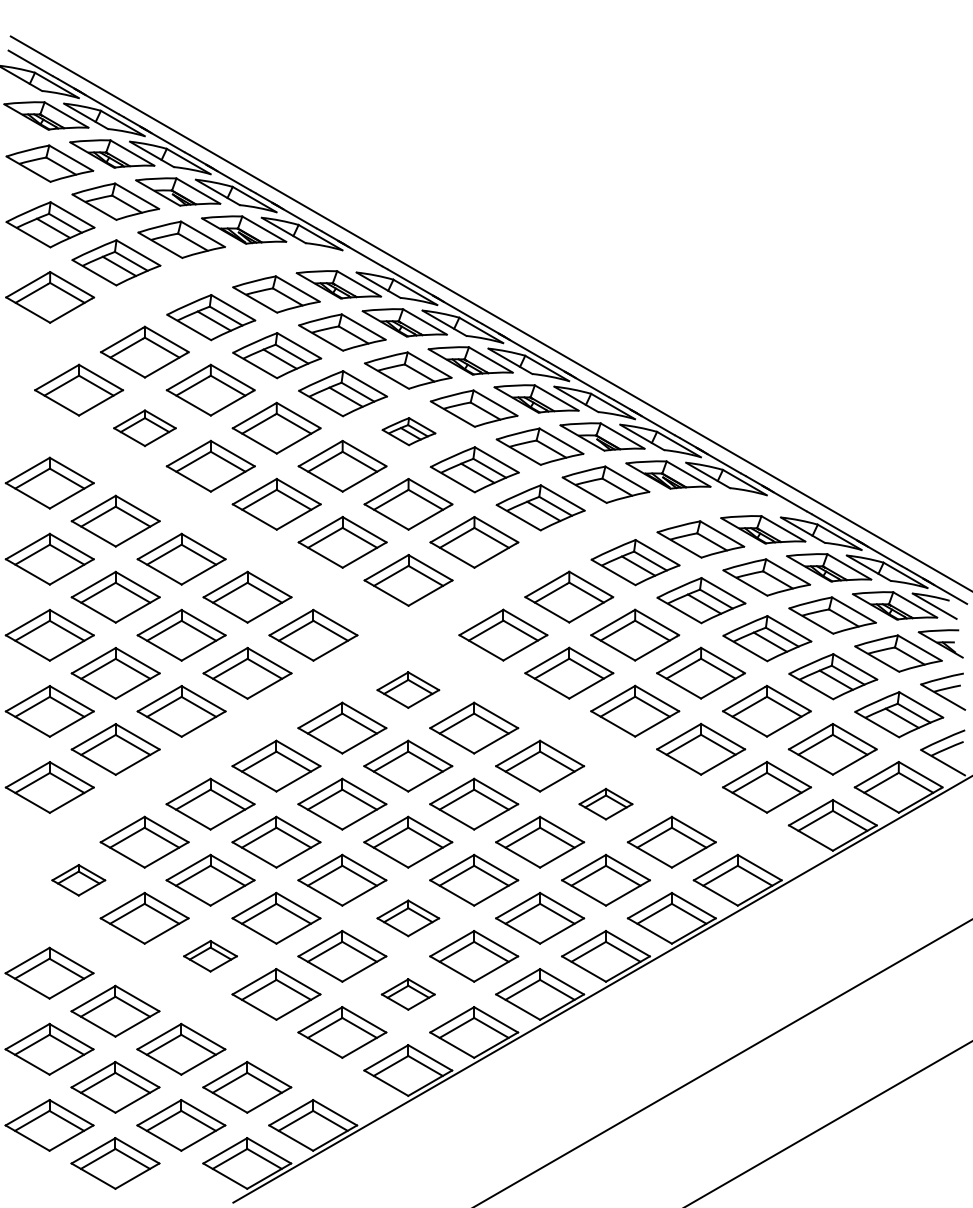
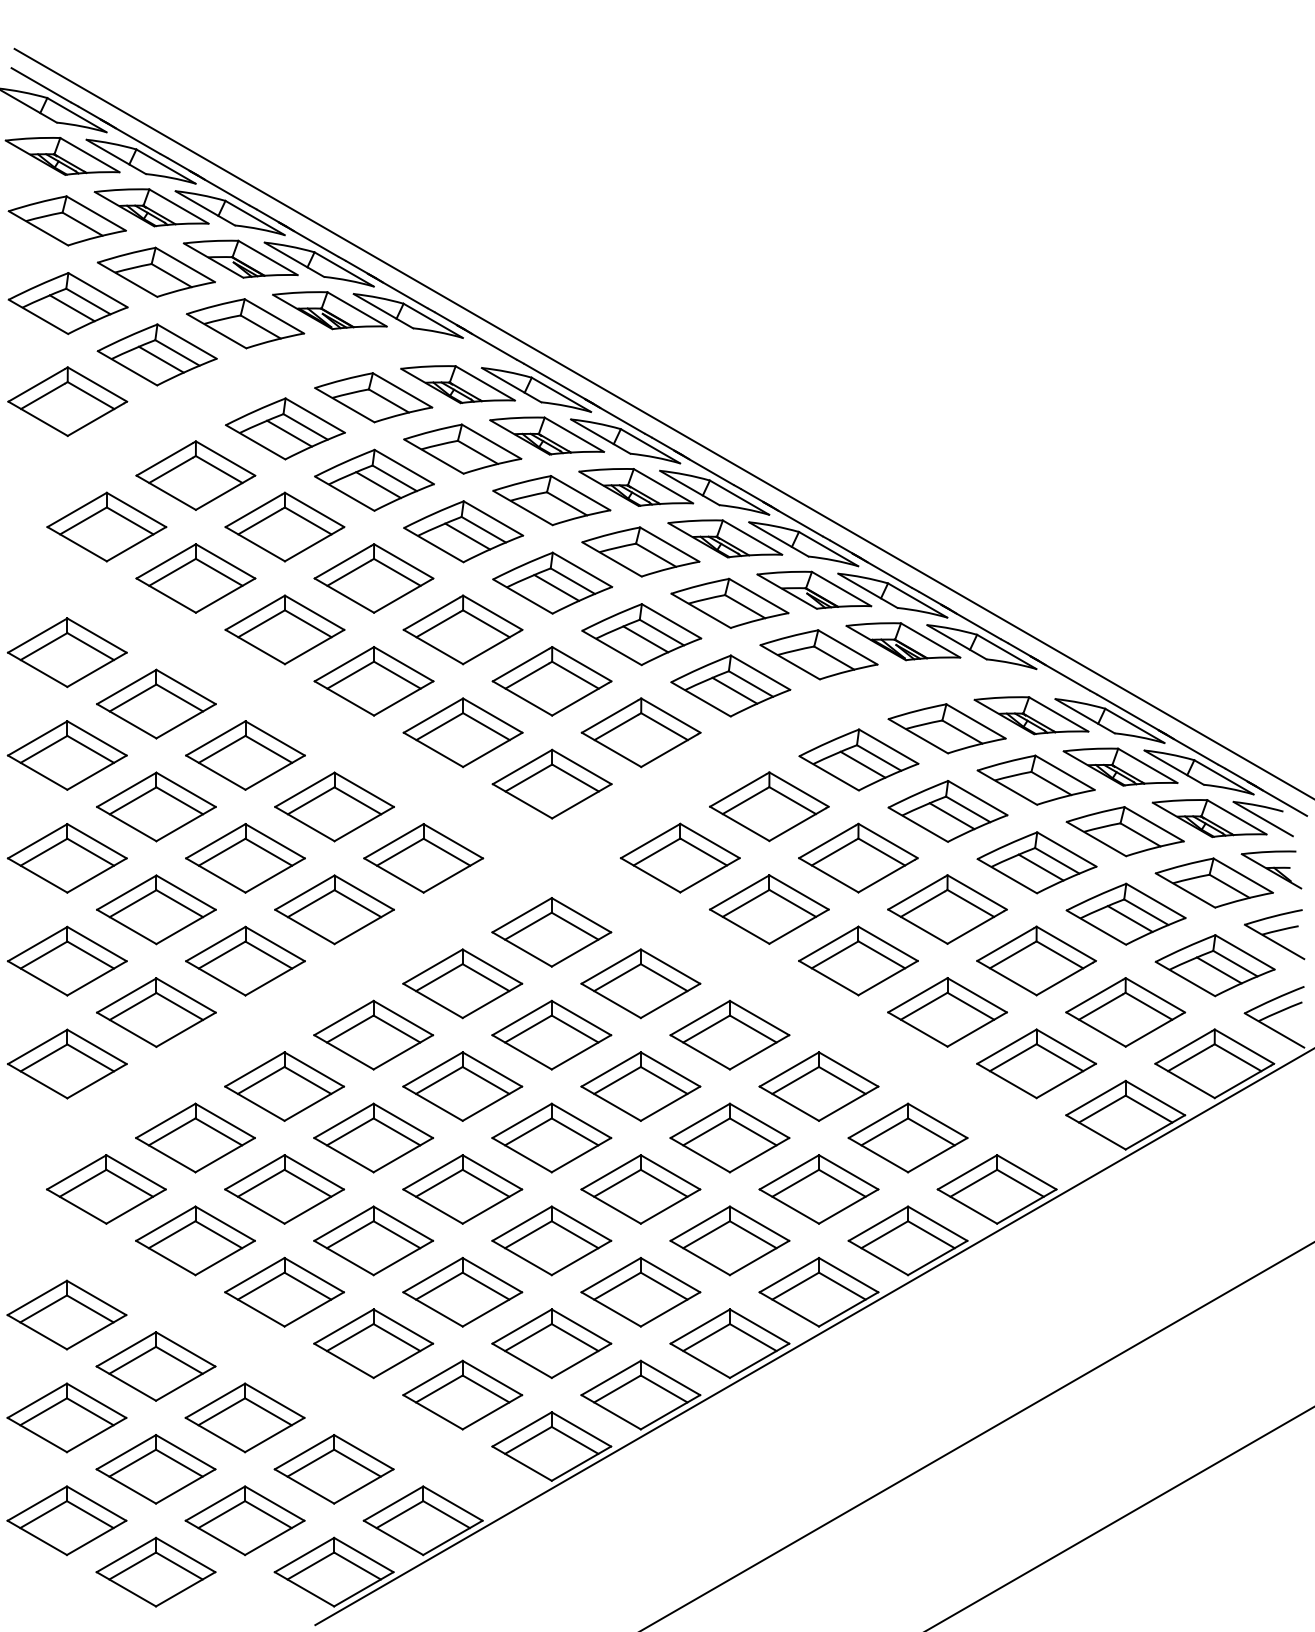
part: (144, 428) -> (195, 578), size x1.43
part: (408, 431) -> (552, 582), size x1.67
part: (408, 690) -> (551, 932), size x1.43
part: (605, 804) -> (818, 1086), size x1.67
part: (78, 880) -> (106, 1189), size x1.67
part: (408, 918) -> (551, 1240), size x1.43
part: (210, 955) -> (284, 1291), size x1.67
part: (408, 994) -> (551, 1343), size x1.67

